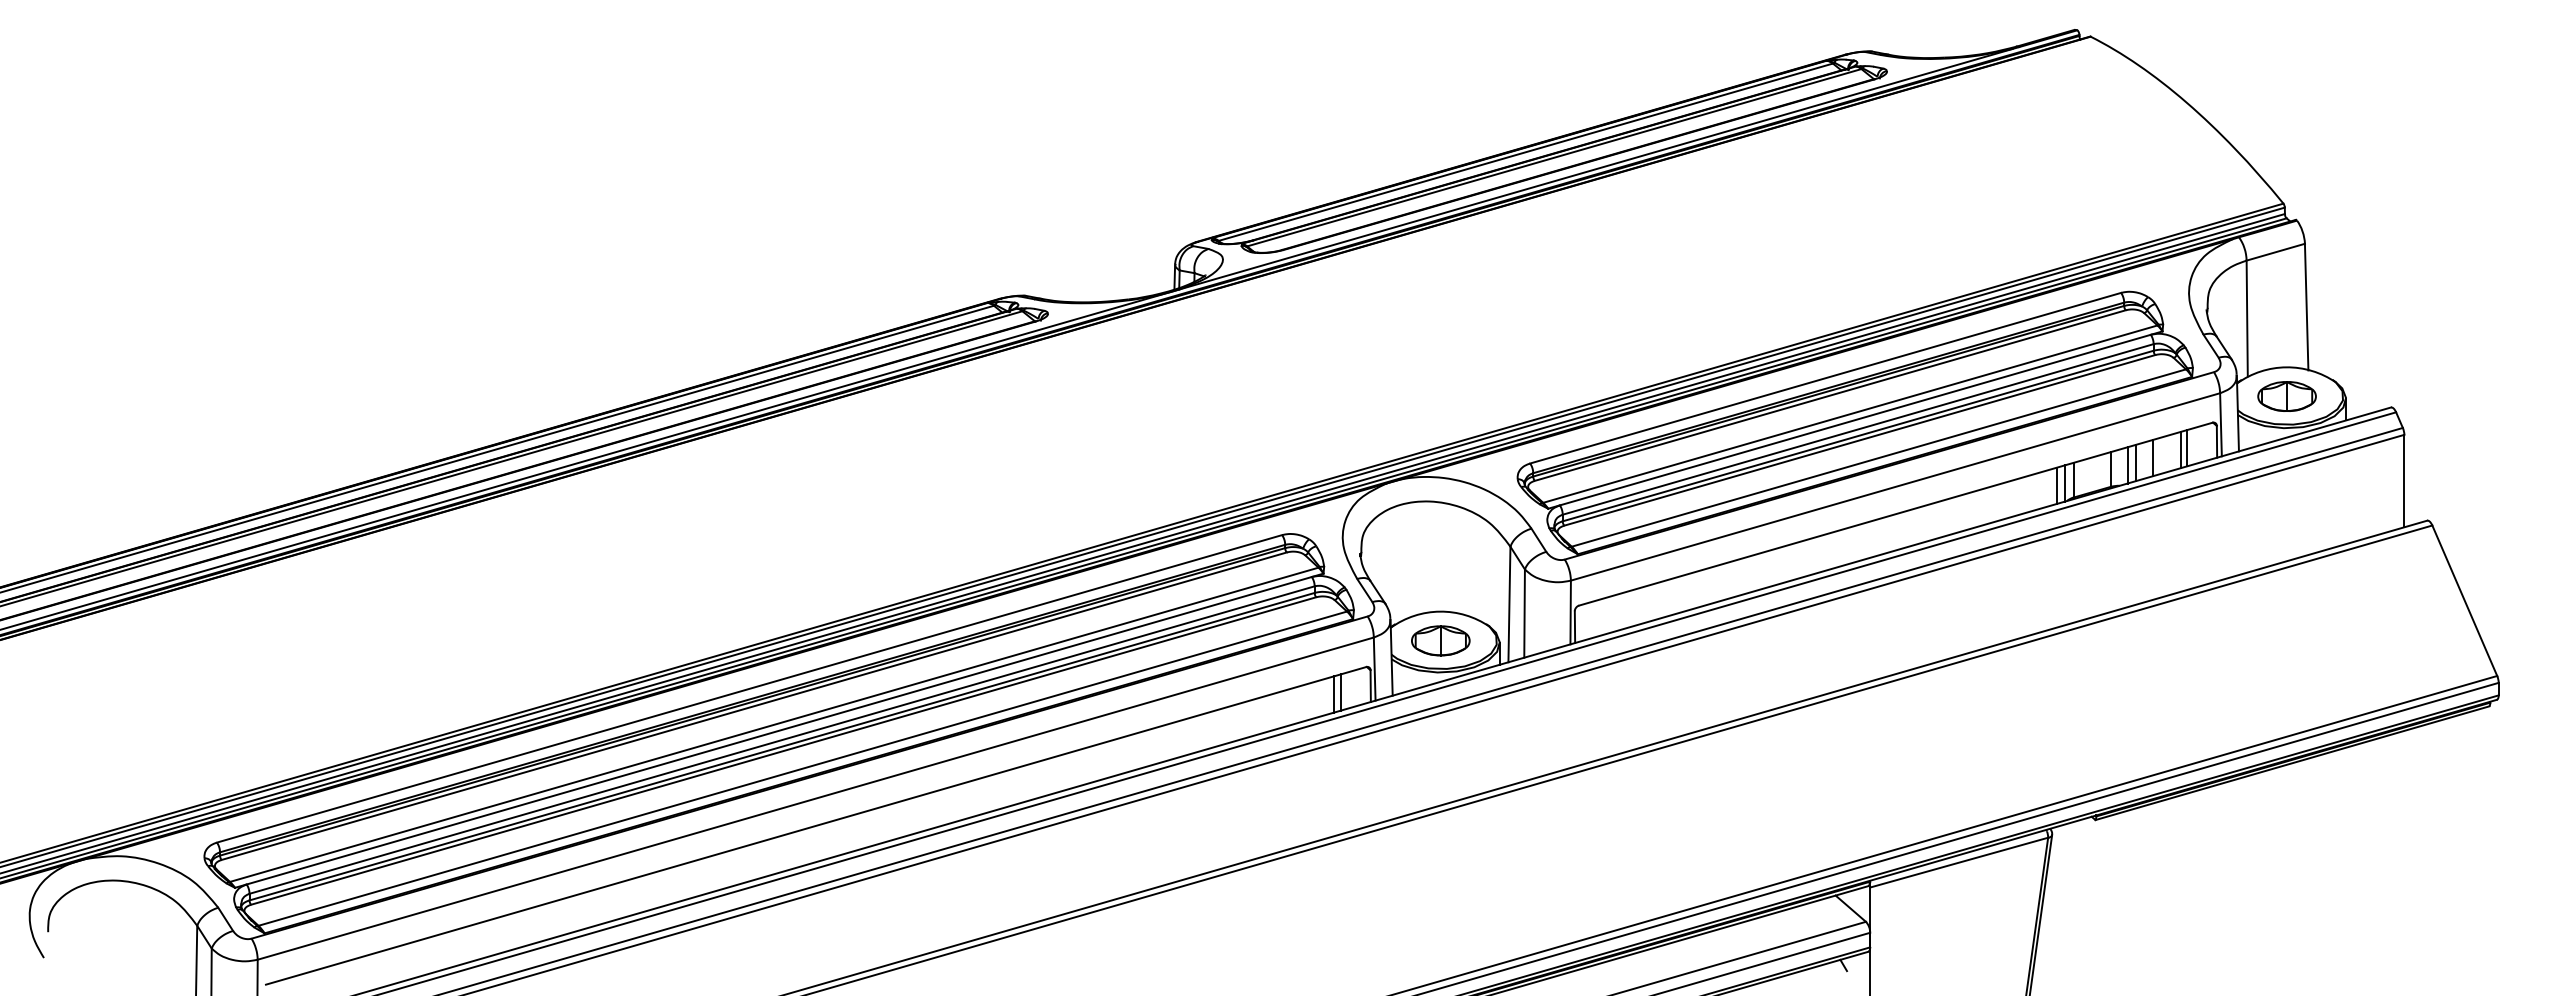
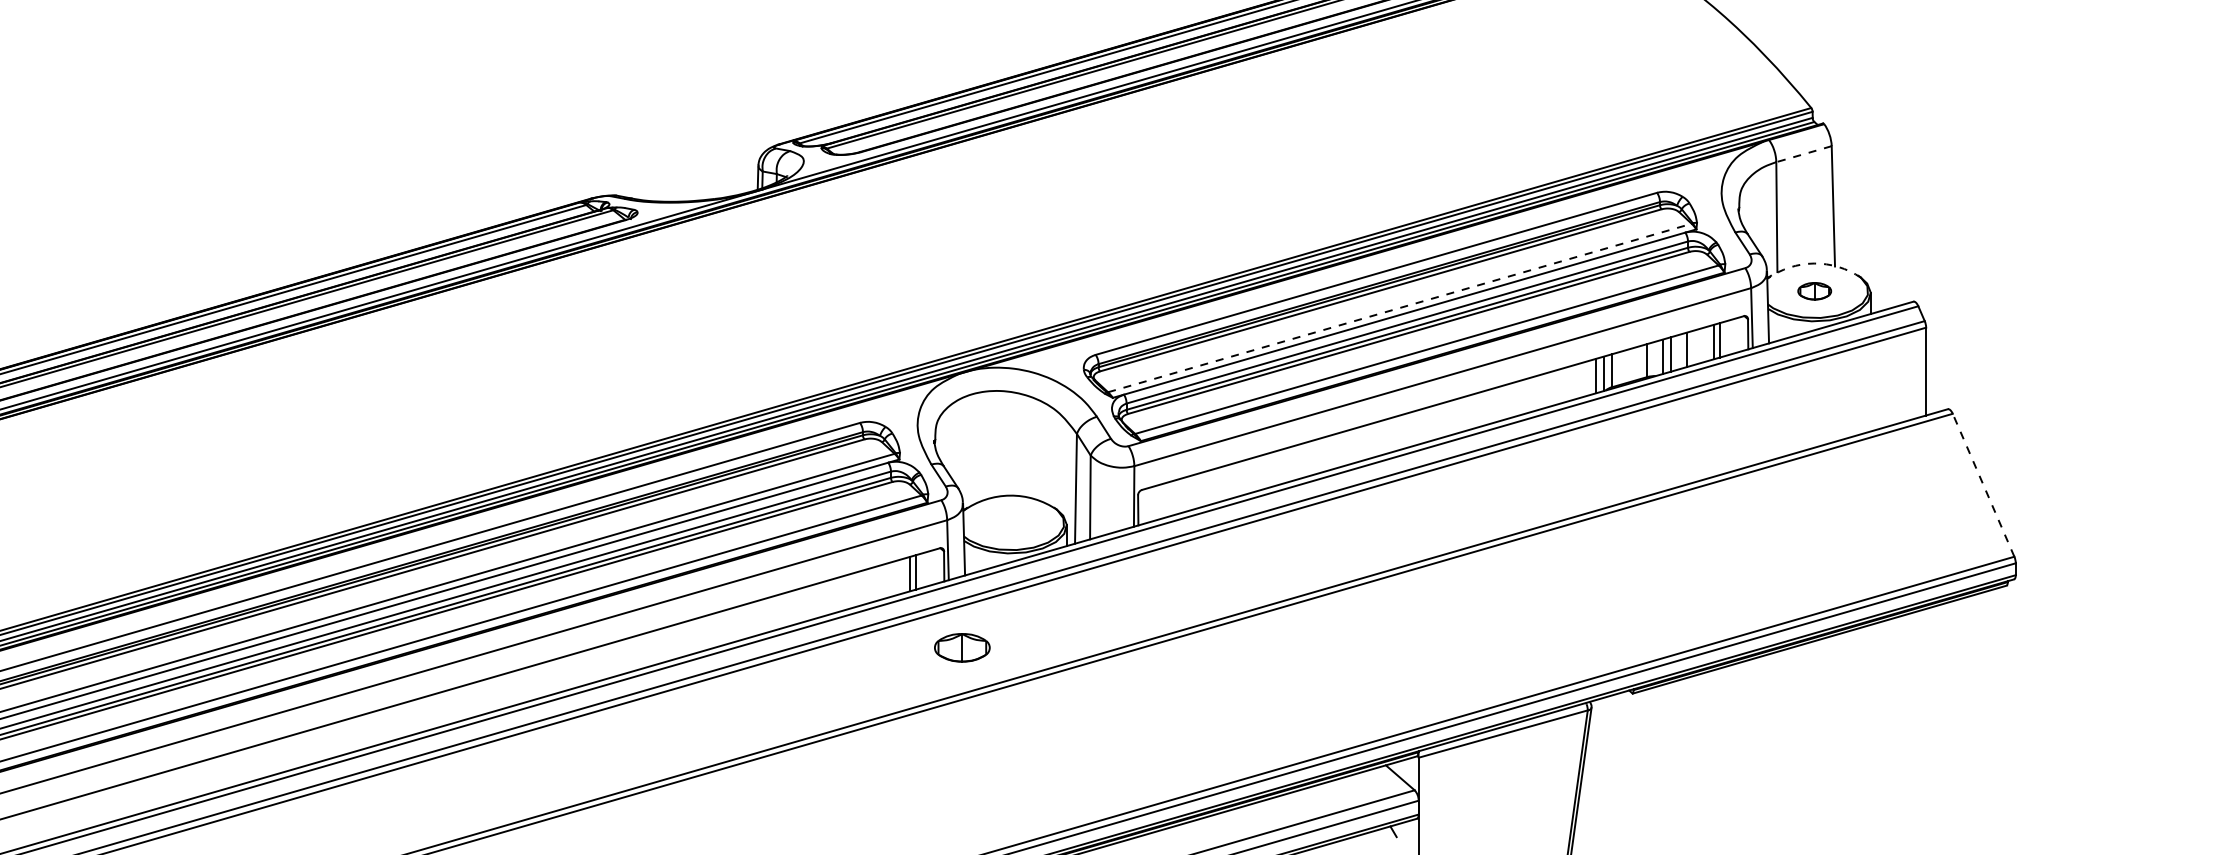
line: (2275, 252) -> (1803, 154), solid -> dashed
arc: (2286, 367) -> (1814, 263), solid -> dashed
part: (2286, 396) -> (1814, 291), size x0.6
line: (1850, 414) -> (1400, 308), solid -> dashed
line: (2464, 600) -> (1983, 485), solid -> dashed
part: (1440, 640) -> (962, 647), moved

